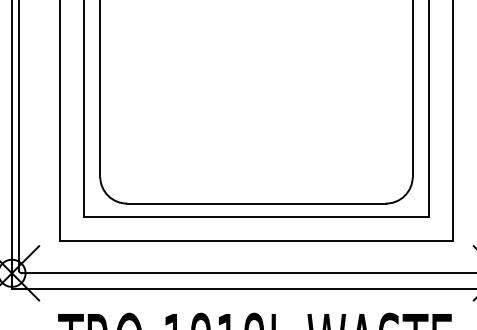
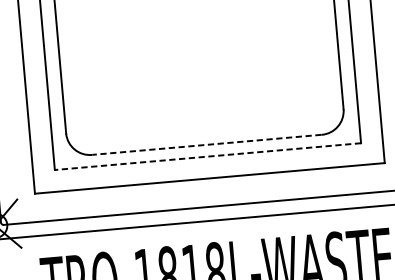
line: (256, 203) -> (206, 144), solid -> dashed
line: (256, 216) -> (207, 156), solid -> dashed

